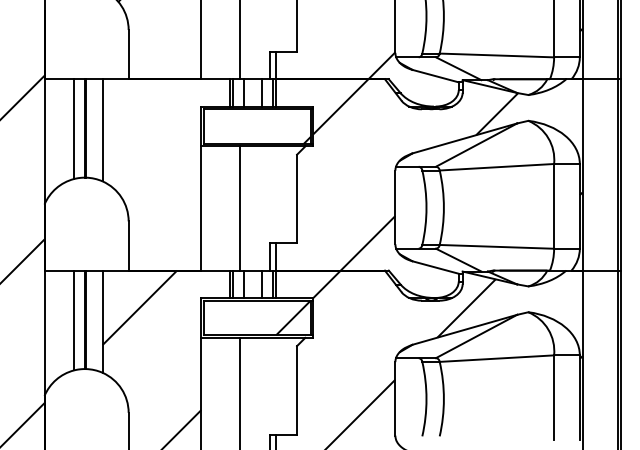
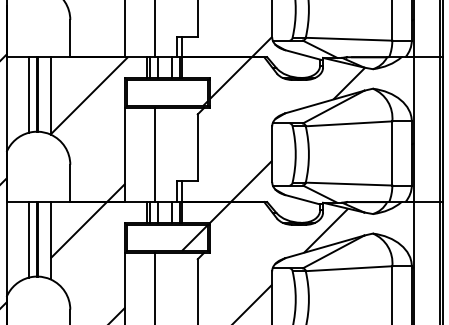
hatch: (153, 174) -> (89, 129), added

